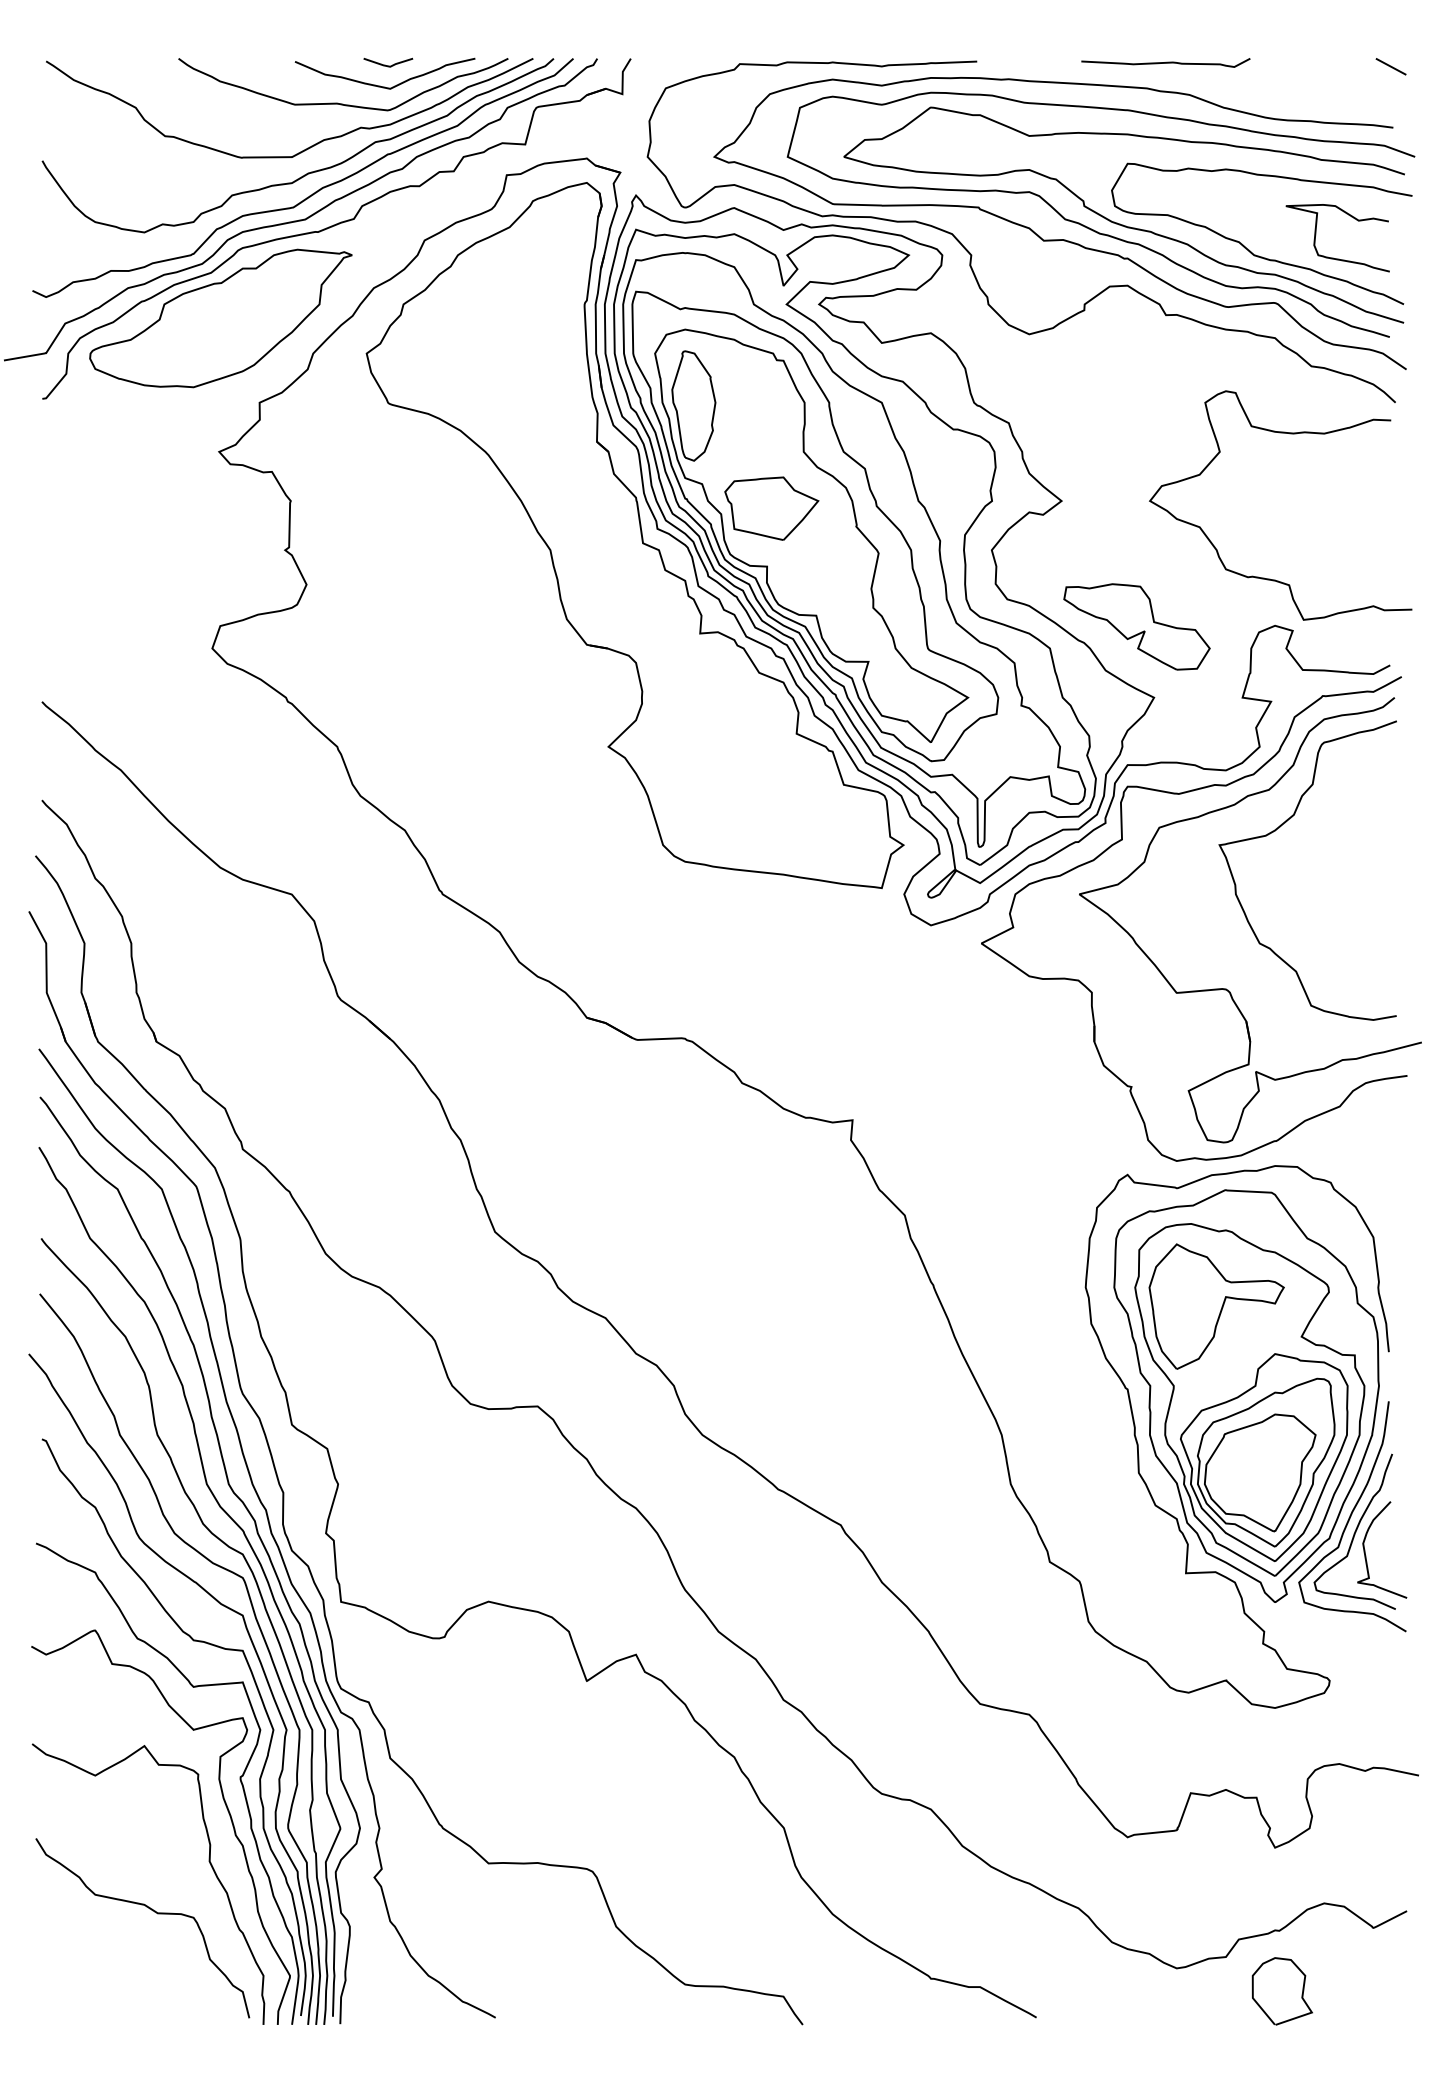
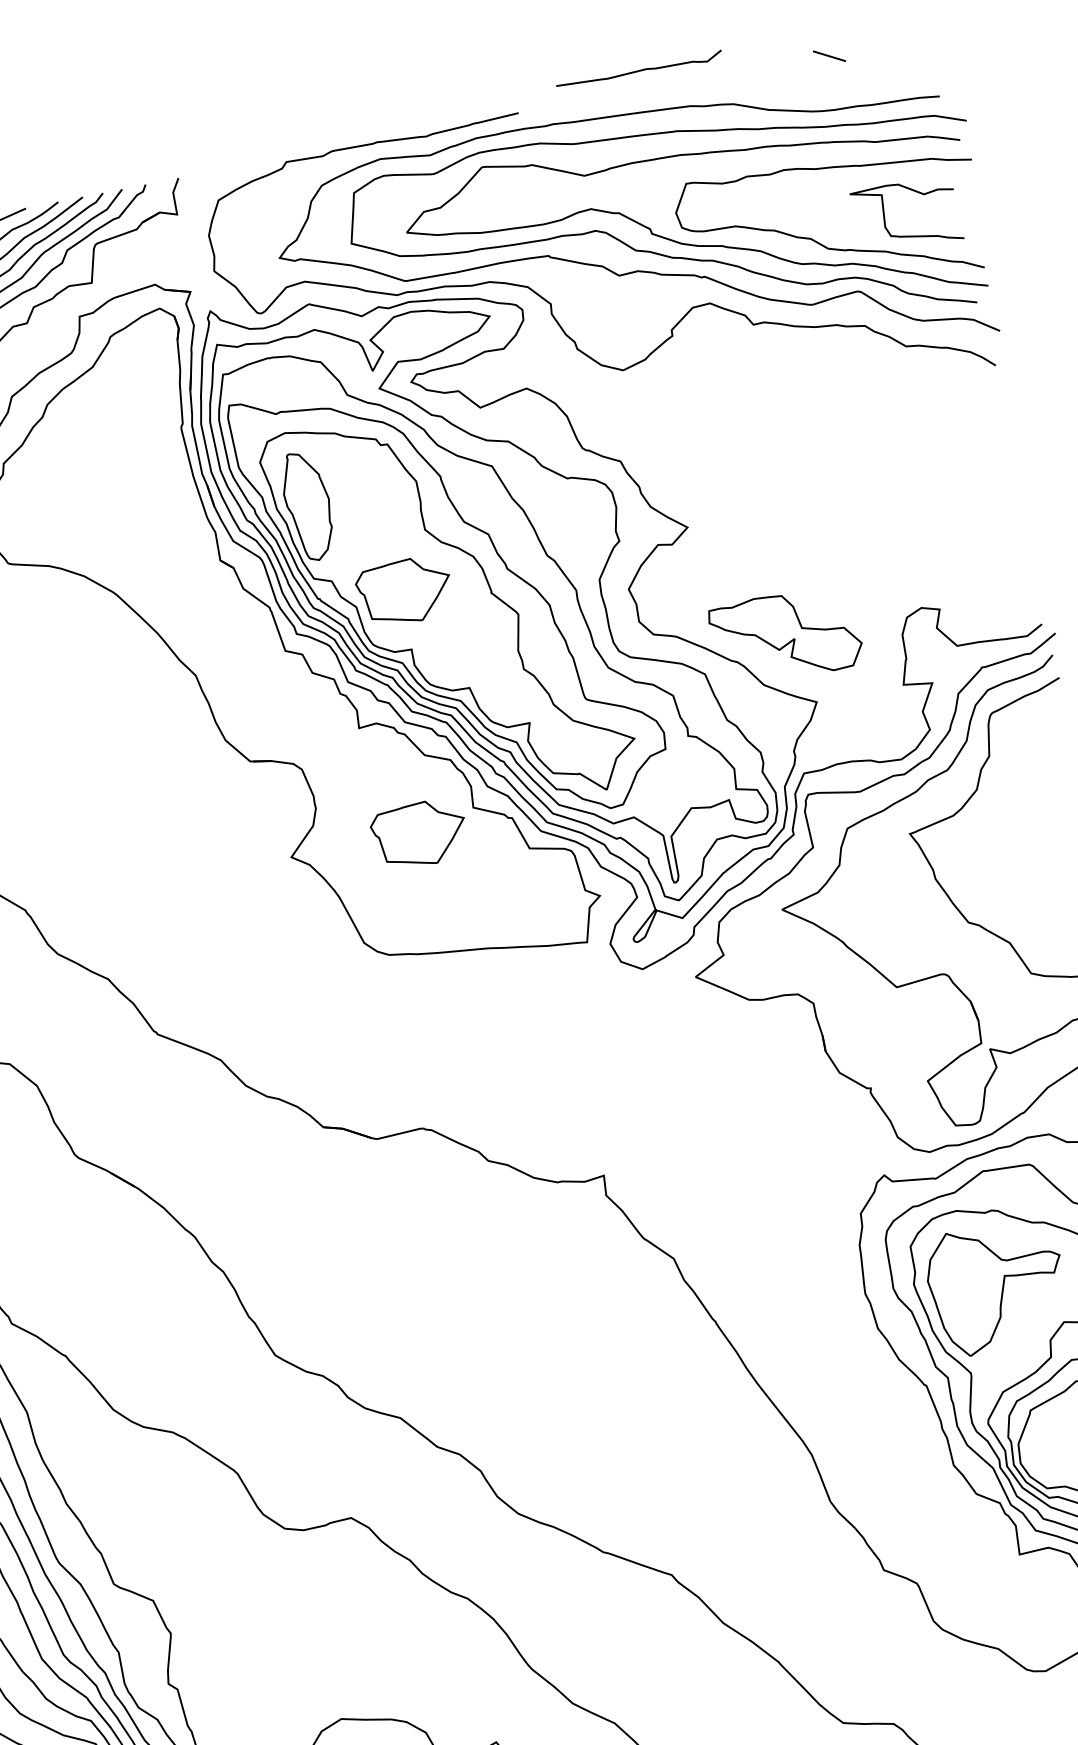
curve: (1165, 62) -> (639, 70), moved
line: (1390, 66) -> (828, 56), moved
curve: (1289, 434) -> (898, 417), removed
part: (738, 749) -> (419, 834), added

